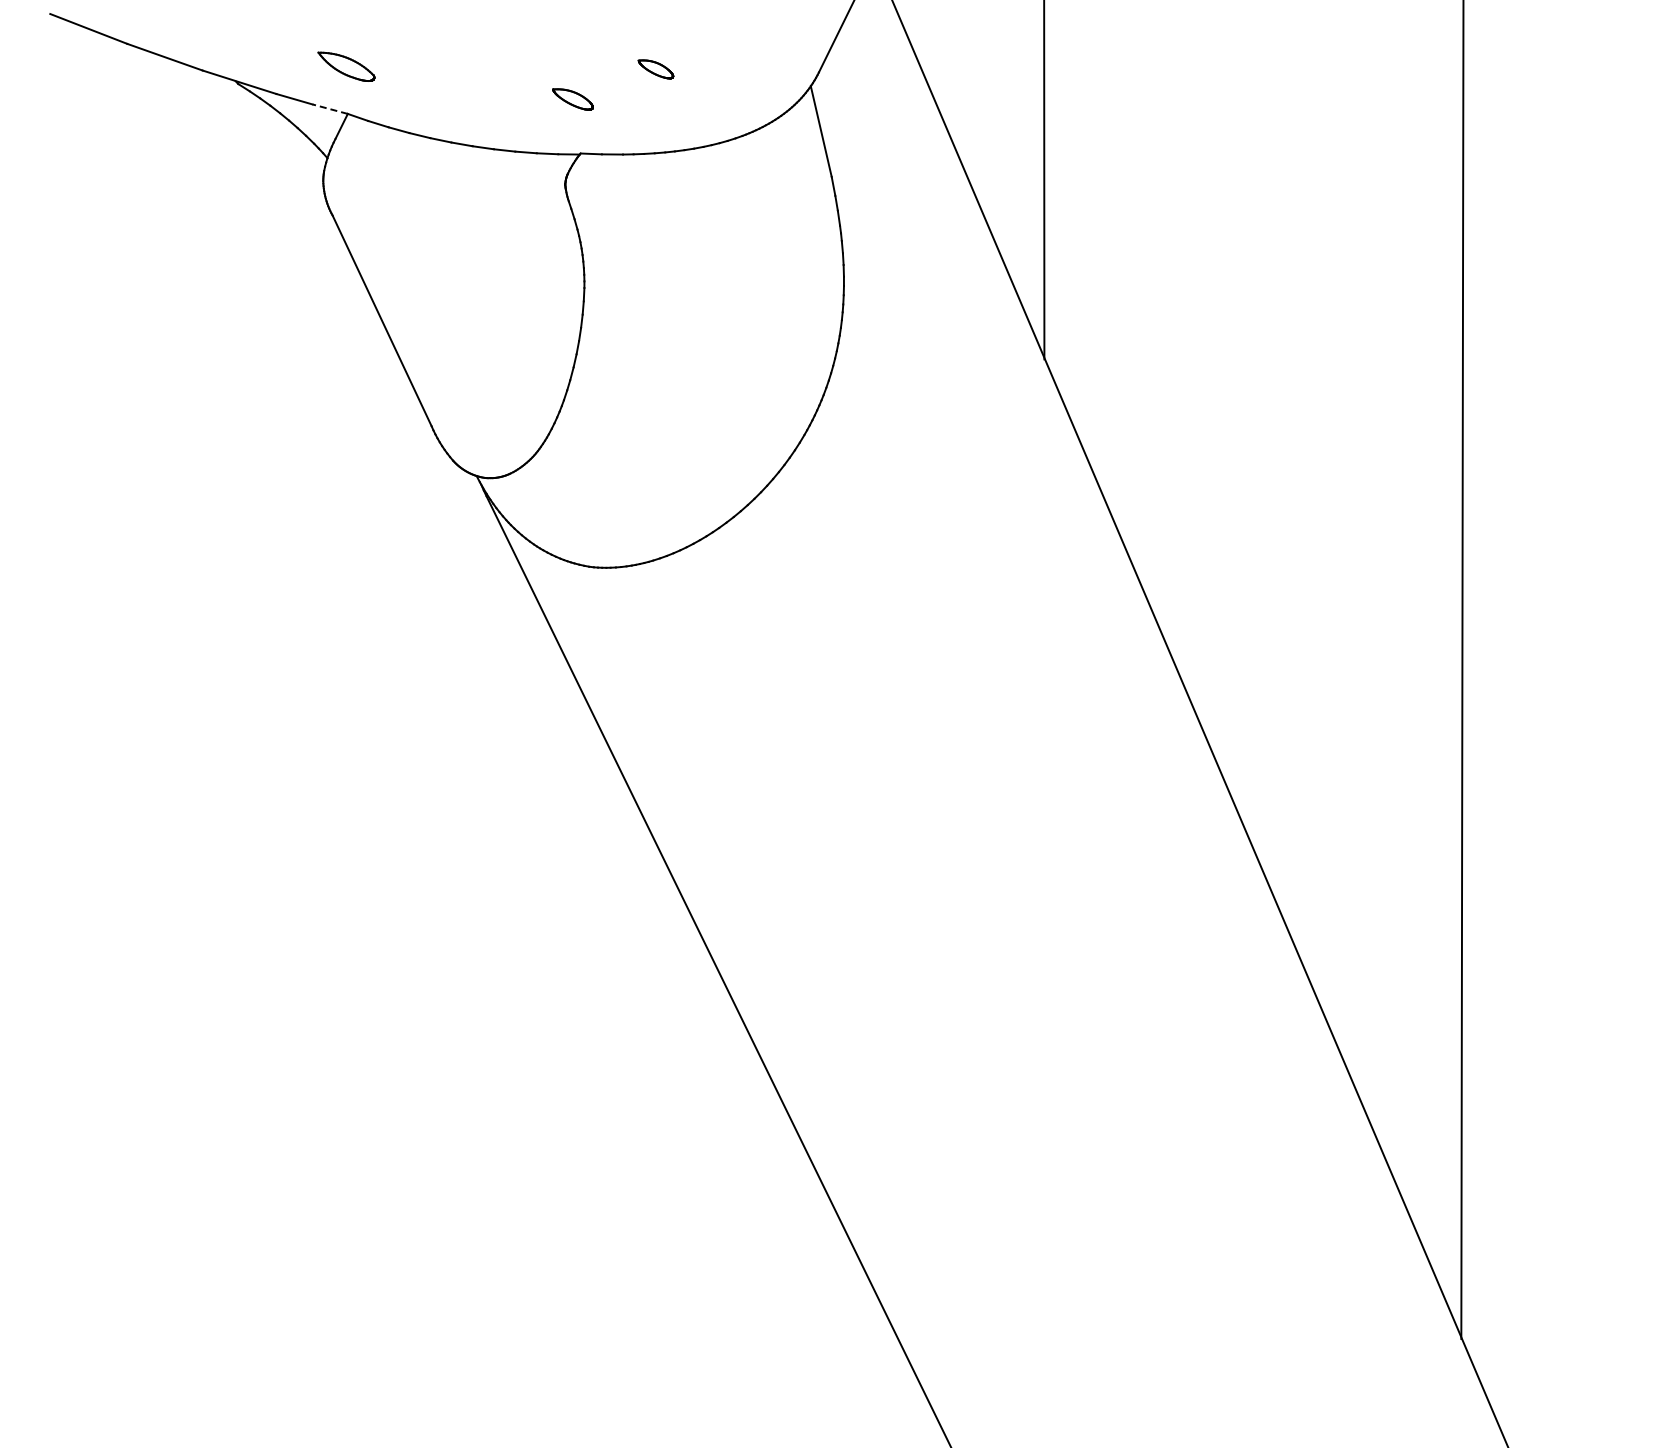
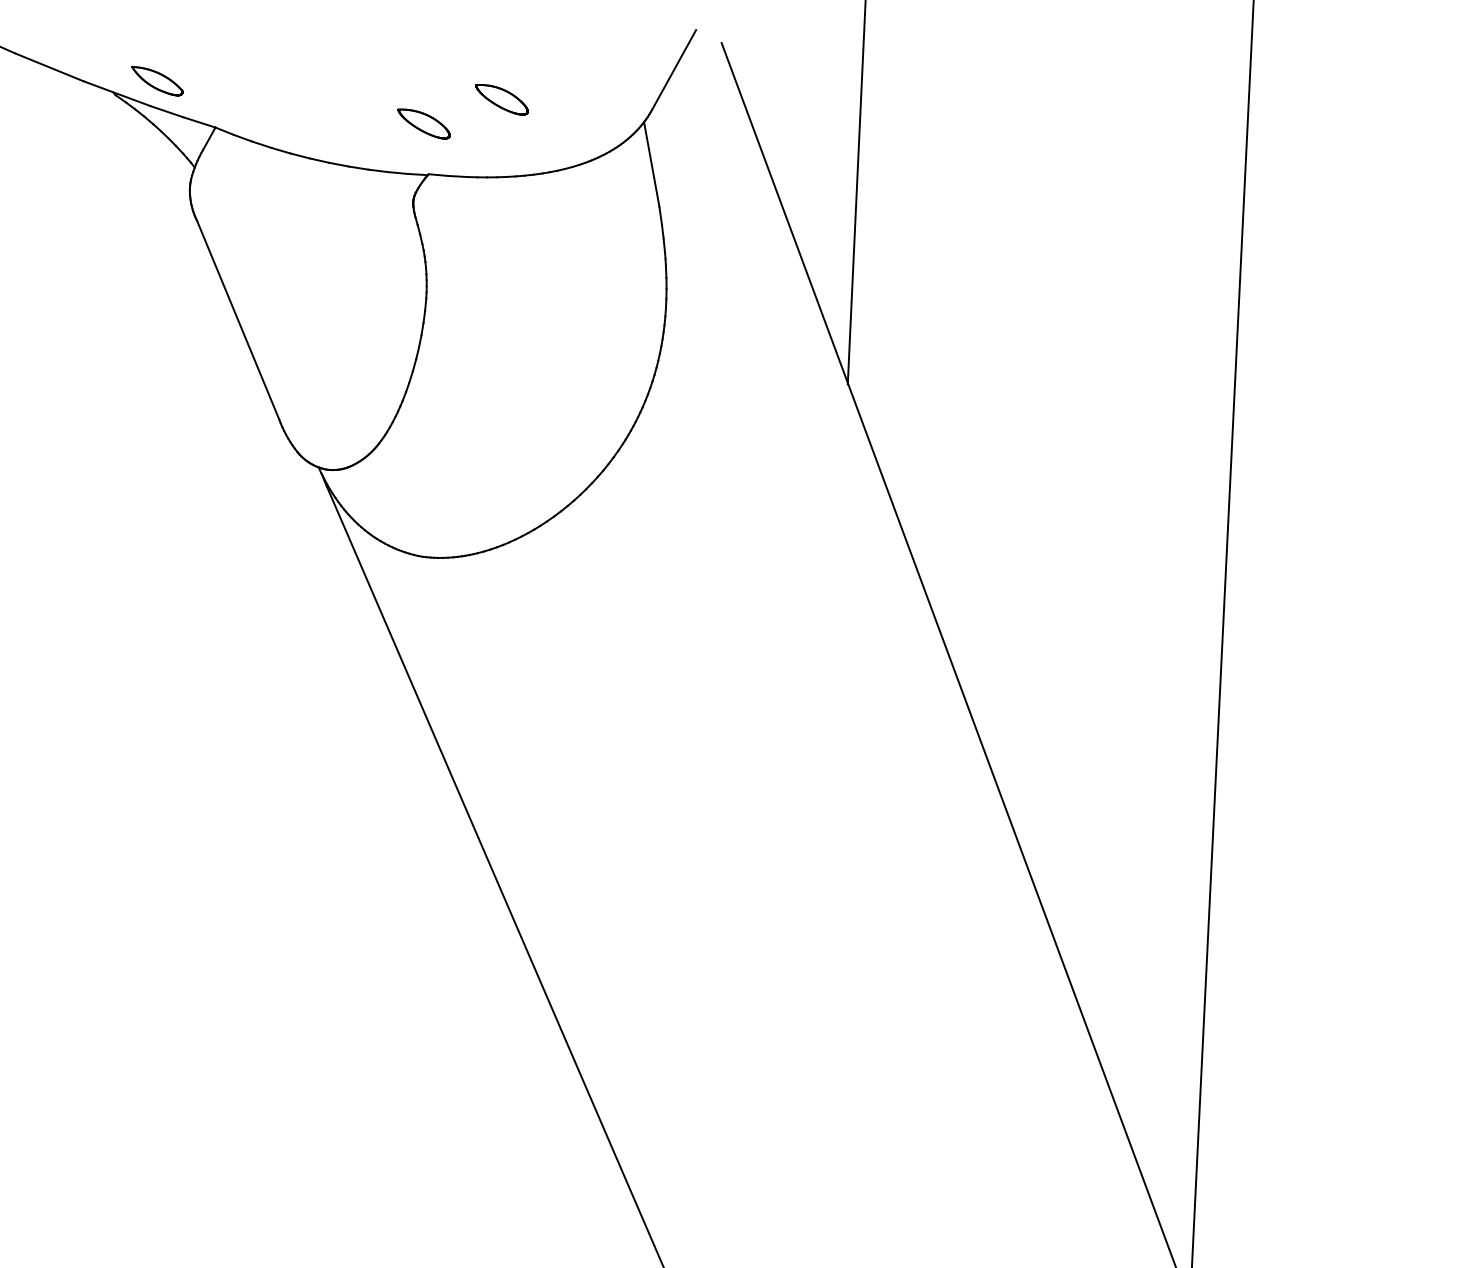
part: (346, 66) -> (157, 80), moved
part: (655, 69) -> (501, 99), size x1.67
part: (572, 99) -> (423, 124), size x1.43
line: (329, 109) -> (198, 122), dashed -> solid

